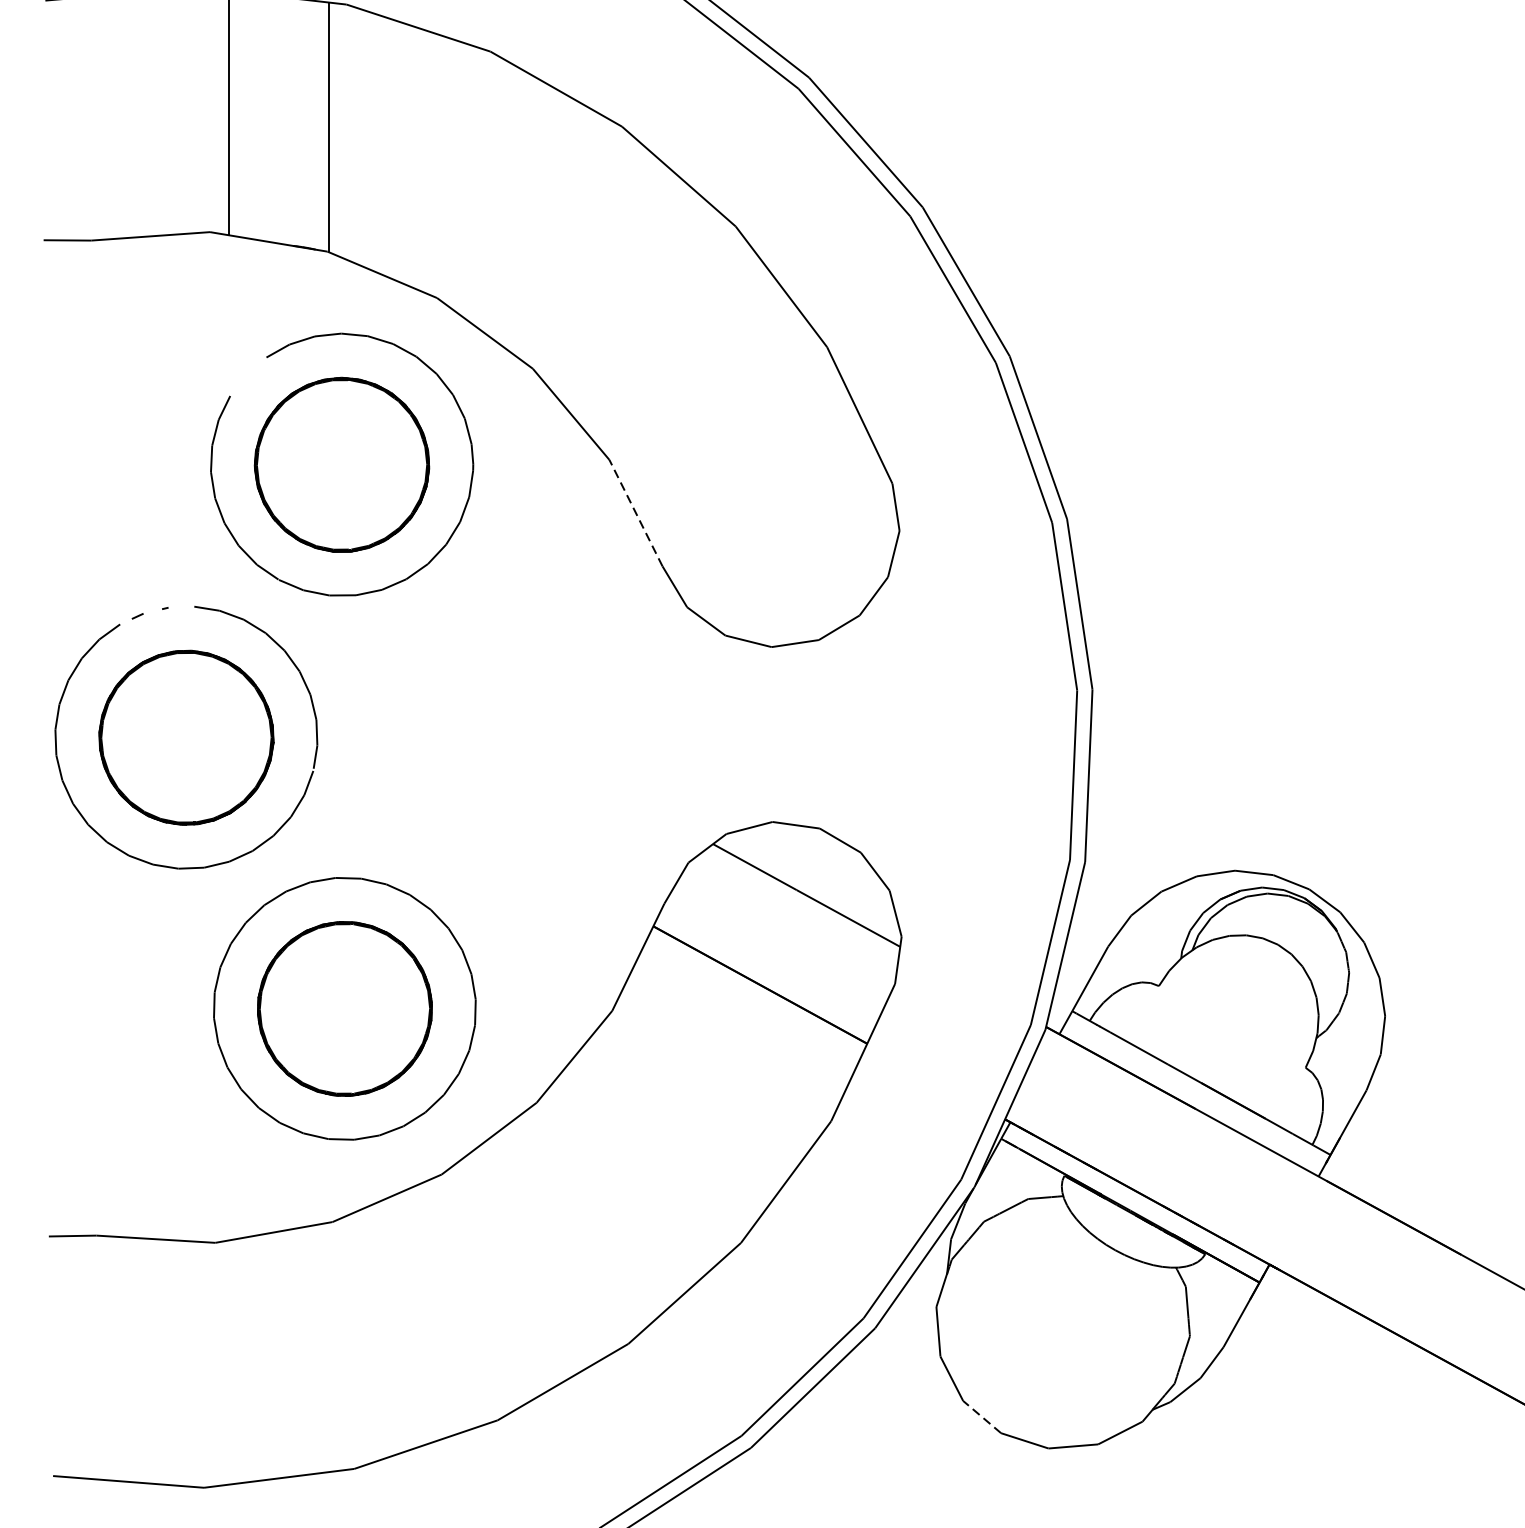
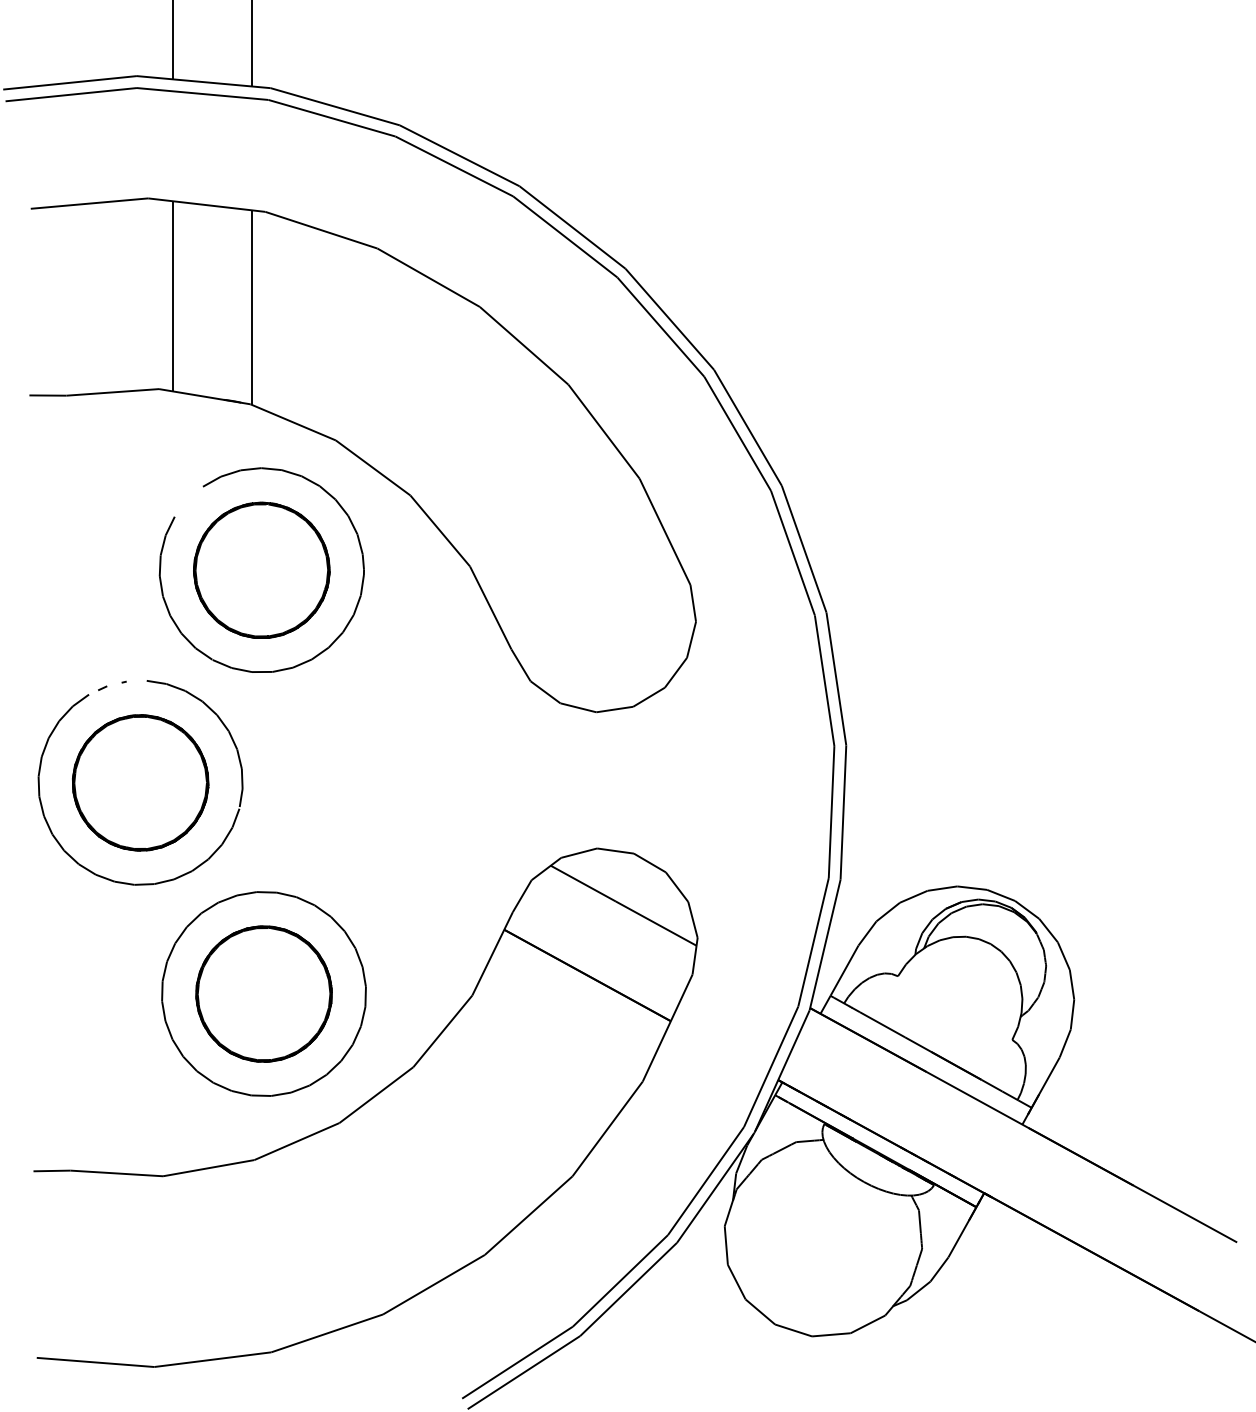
line: (635, 512) -> (490, 607), dashed -> solid
line: (981, 1416) -> (759, 1311), dashed -> solid

